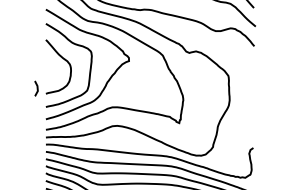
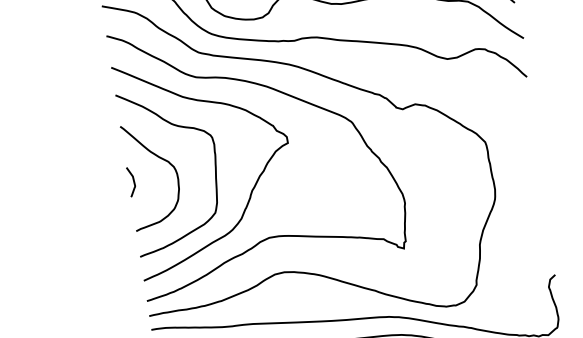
curve: (36, 88) -> (131, 181), moved

